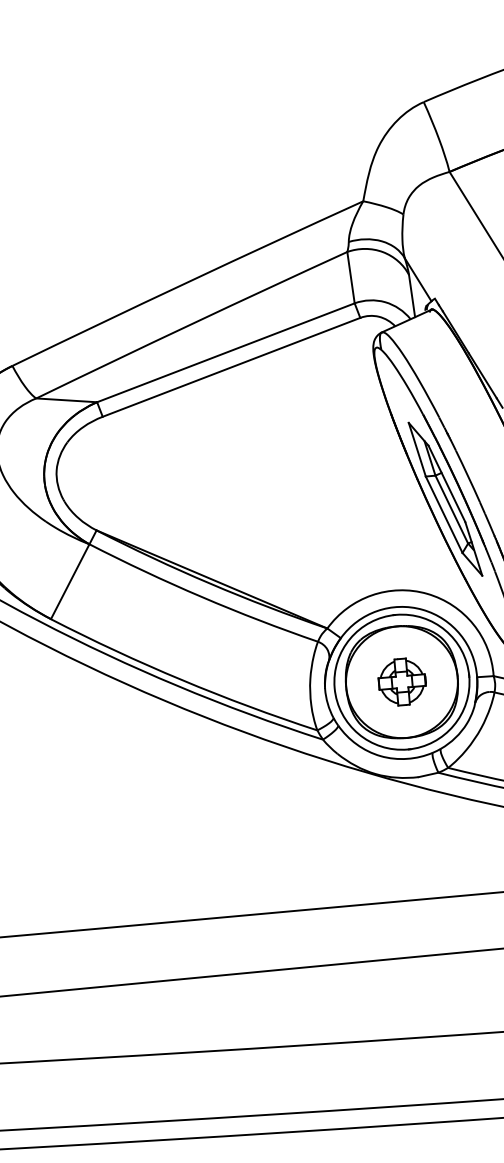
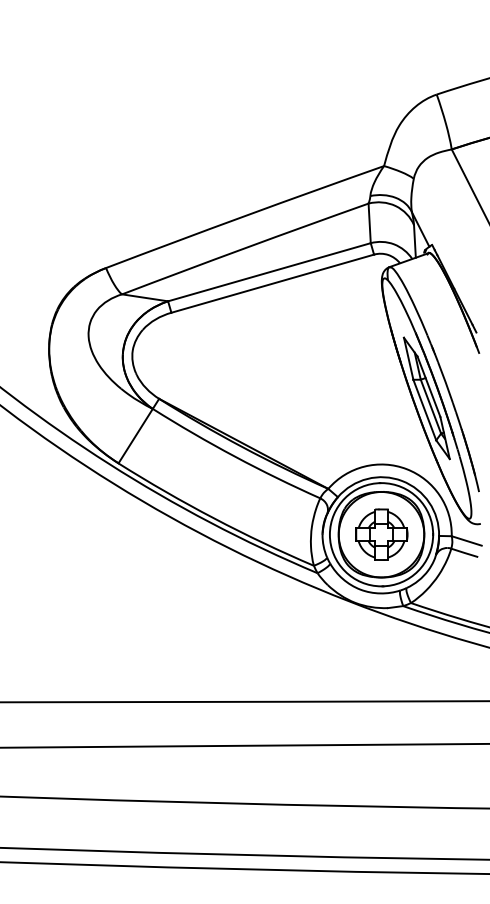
part: (401, 681) -> (381, 534), size x1.43

